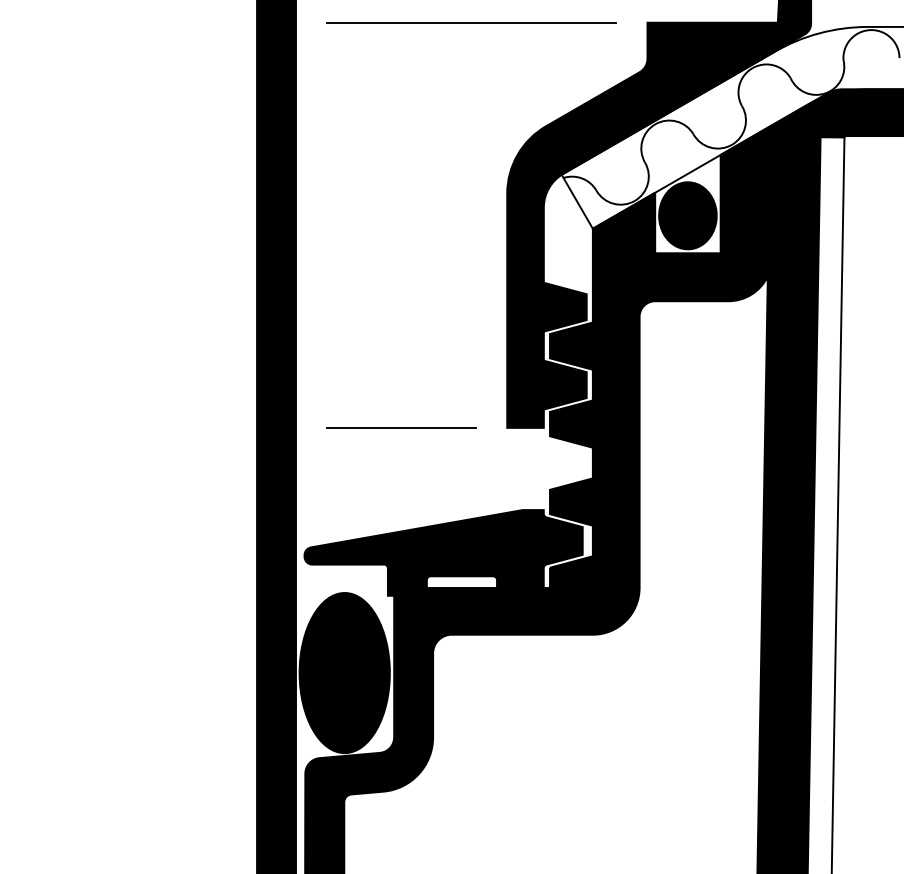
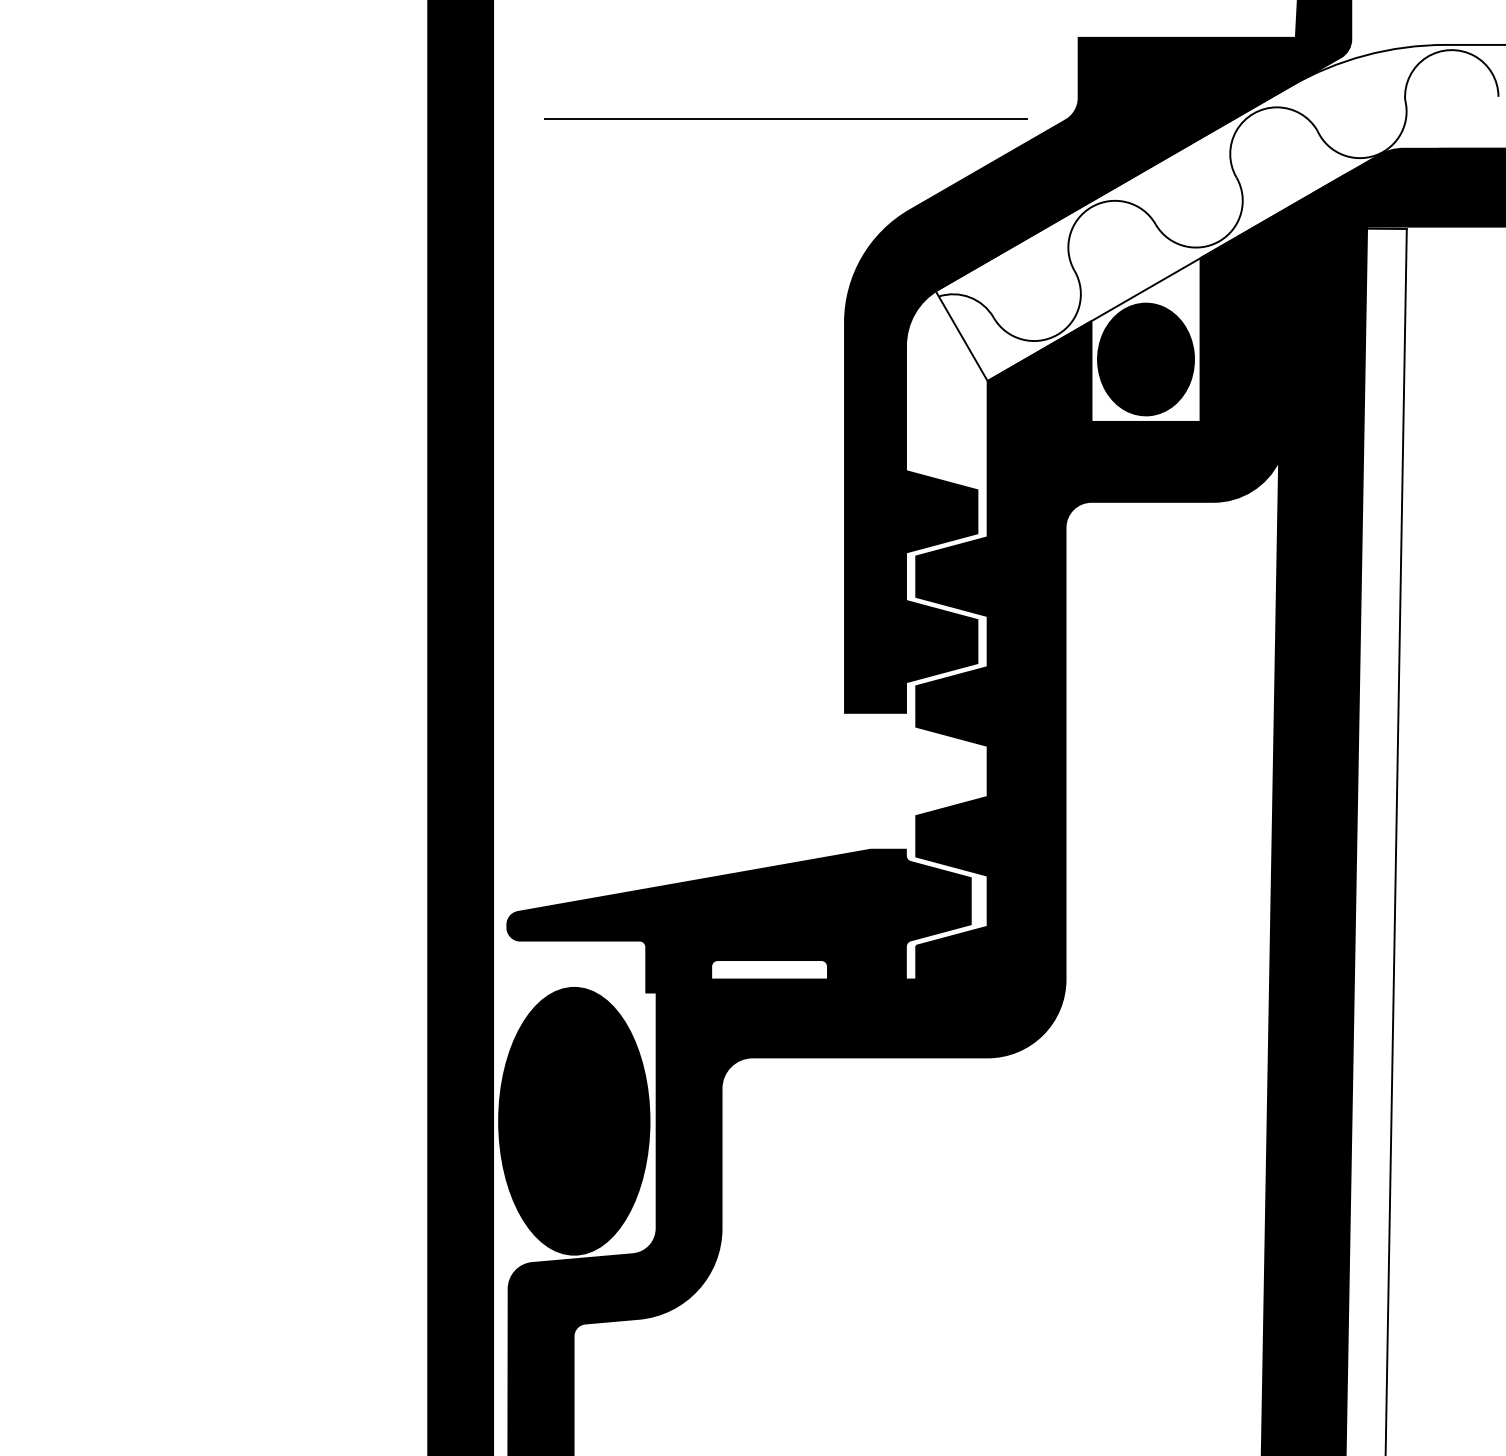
line: (471, 22) -> (785, 119), moved
line: (401, 427) -> (668, 712), removed

